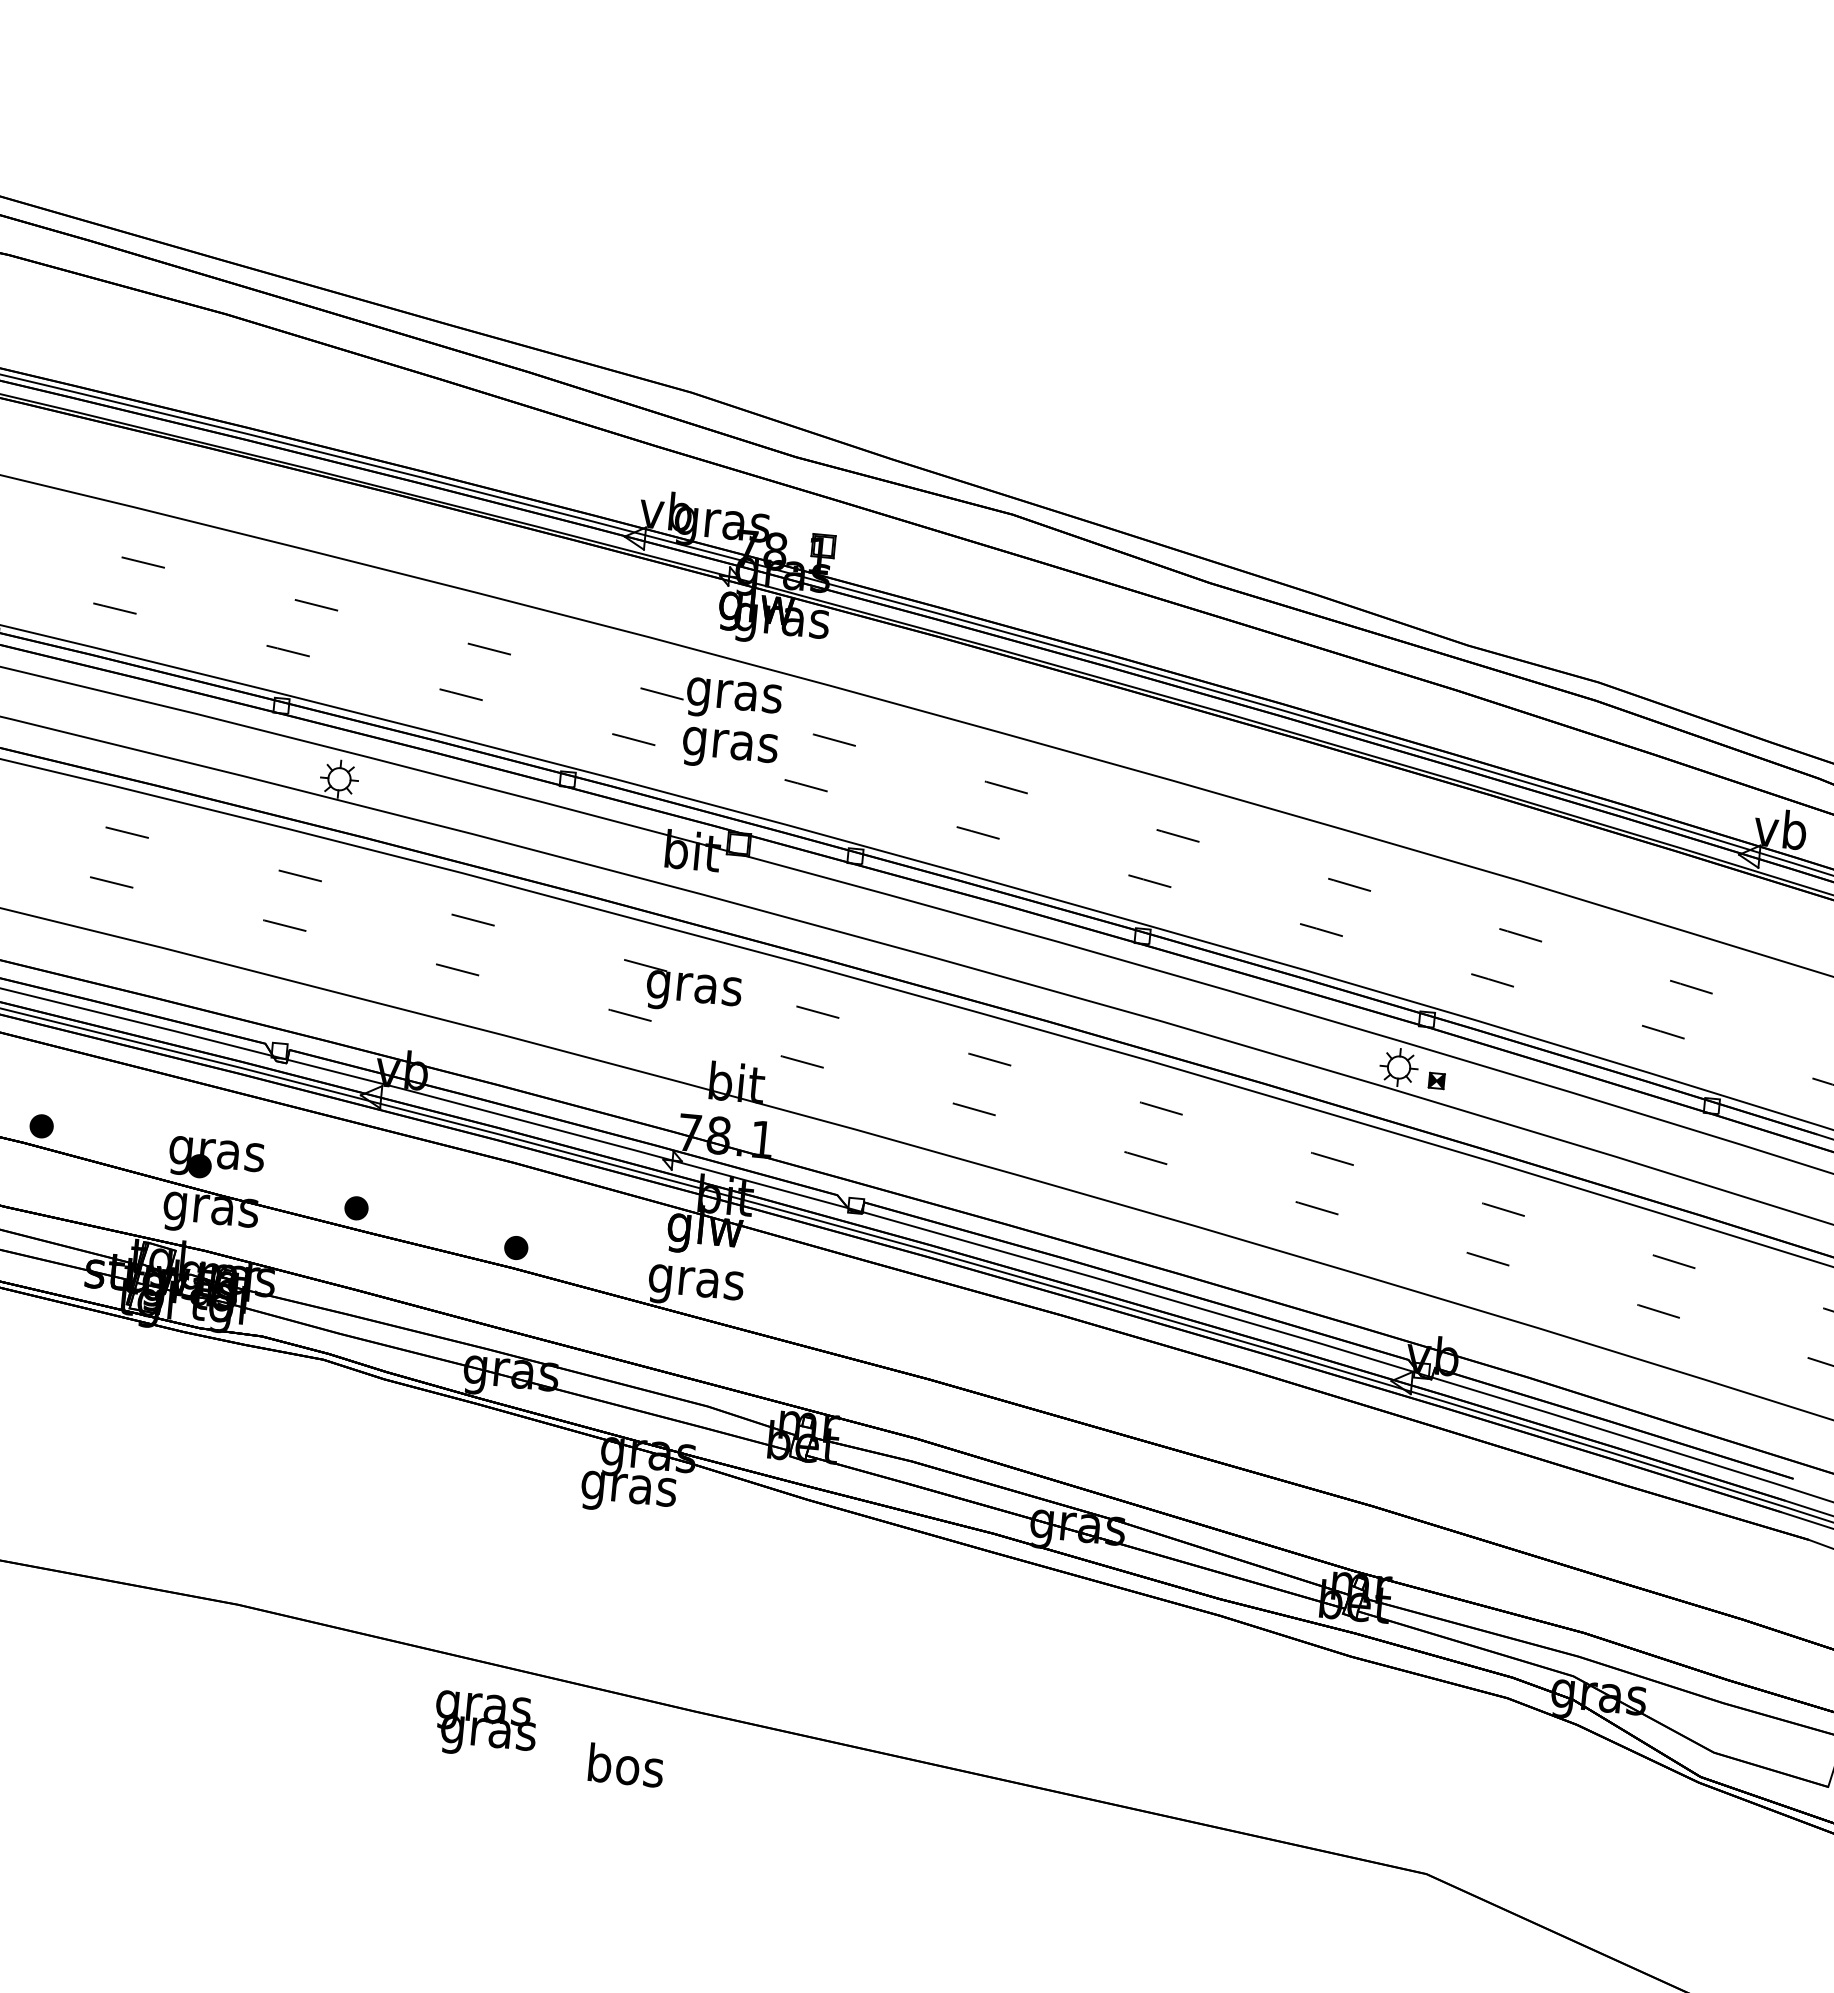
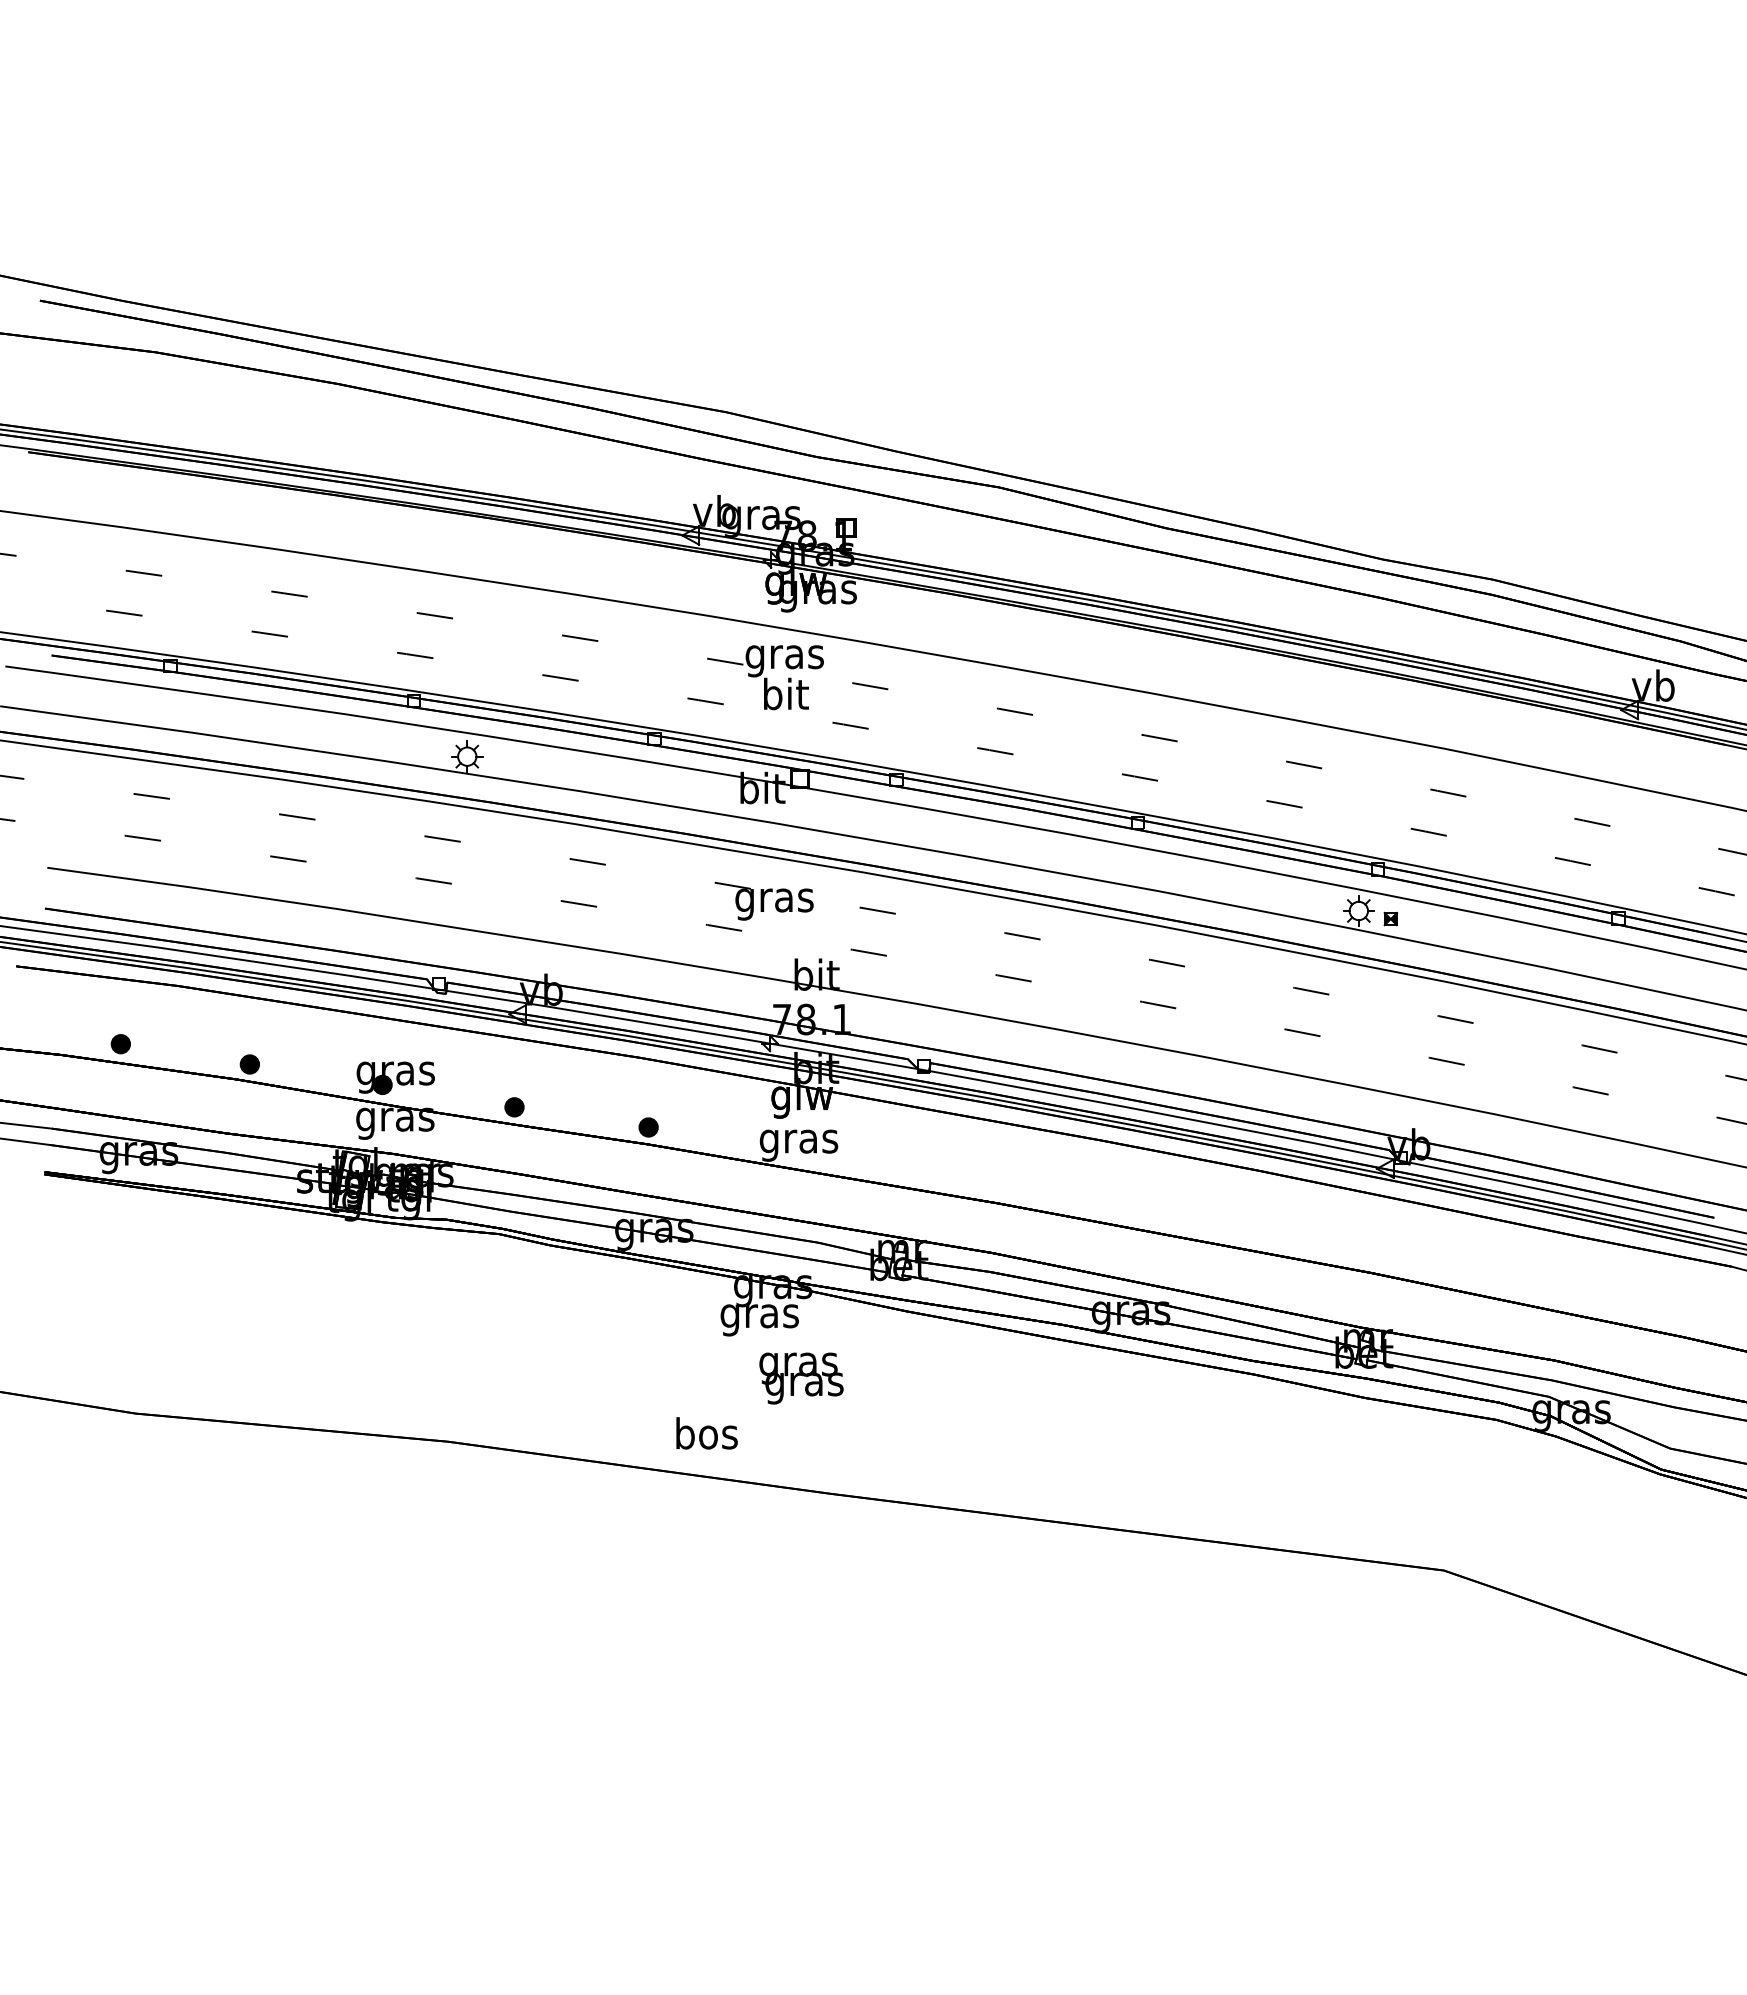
text: (730, 744) -> (785, 697), gras -> bit
text: (485, 1725) -> (801, 1378), moved
text: (625, 1765) -> (706, 1433), moved

